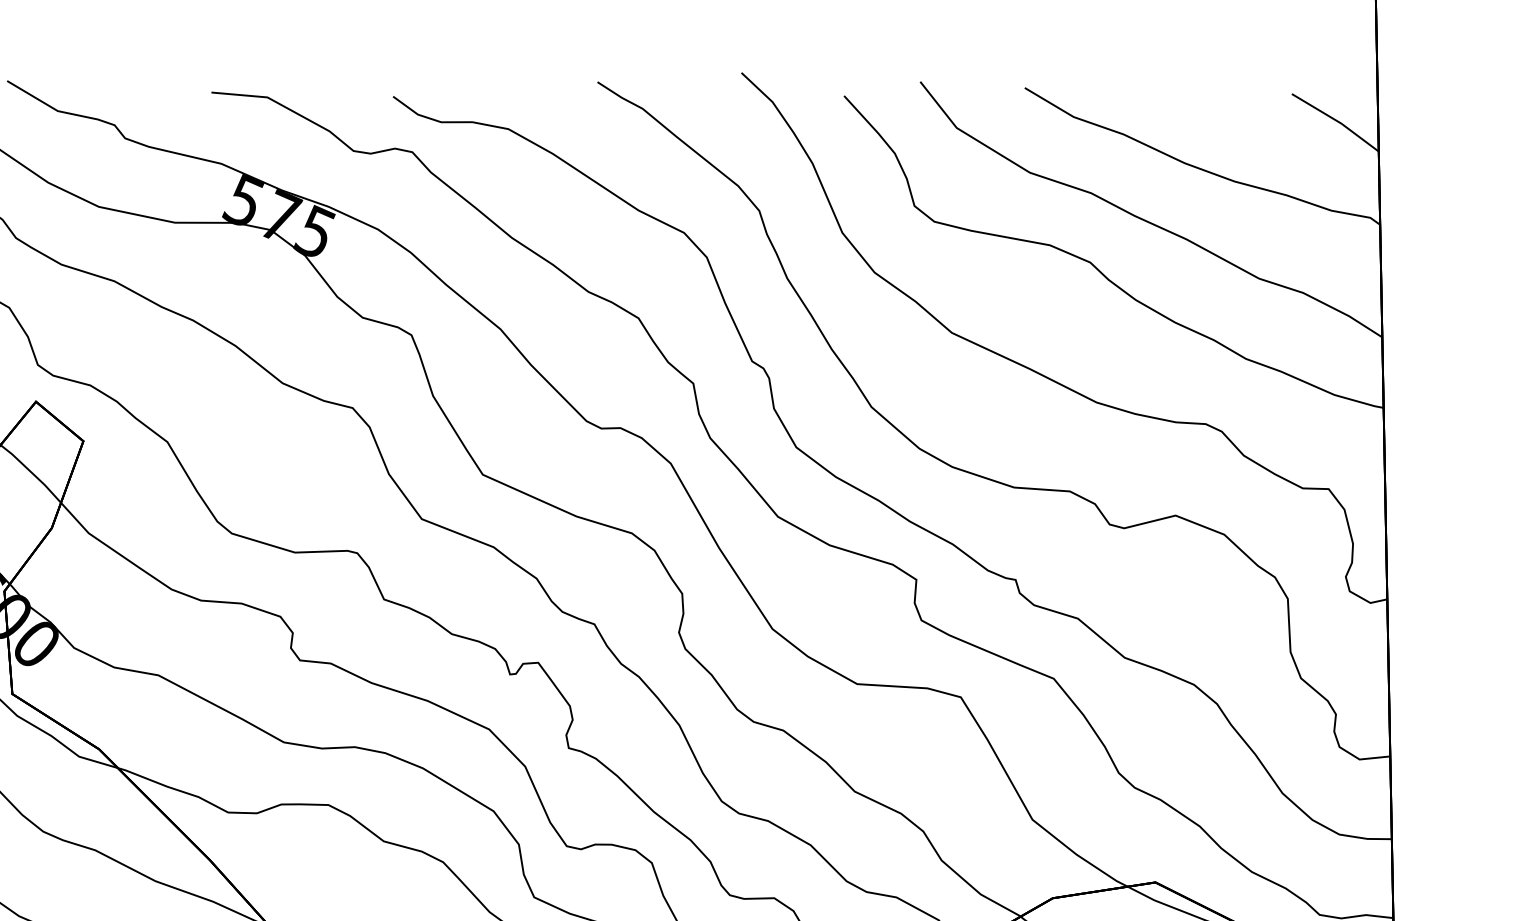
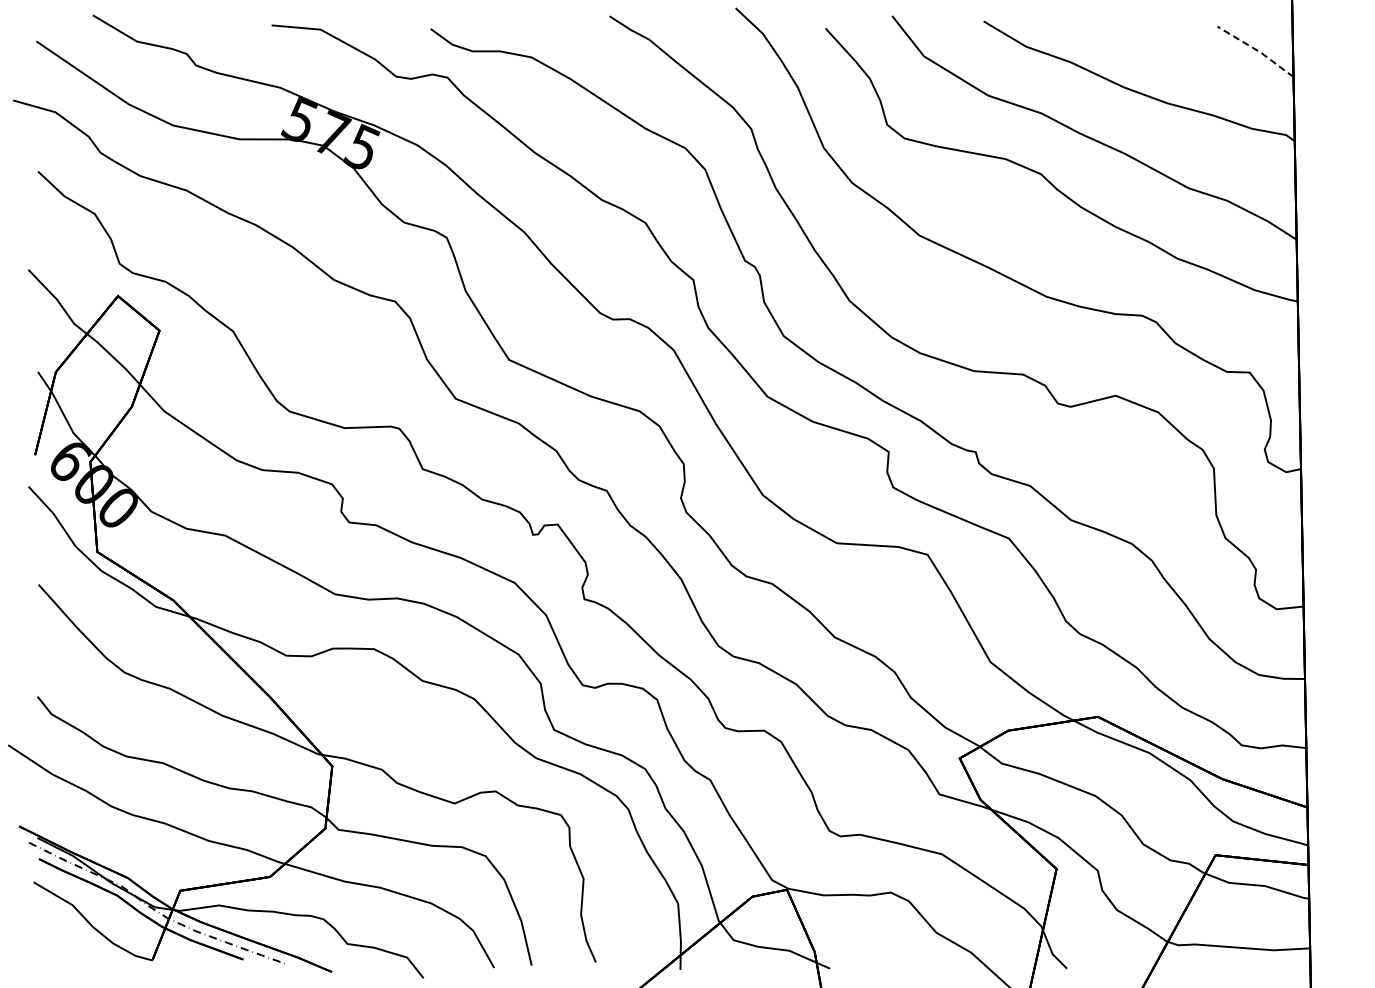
line: (1336, 121) -> (1256, 50), solid -> dashed

